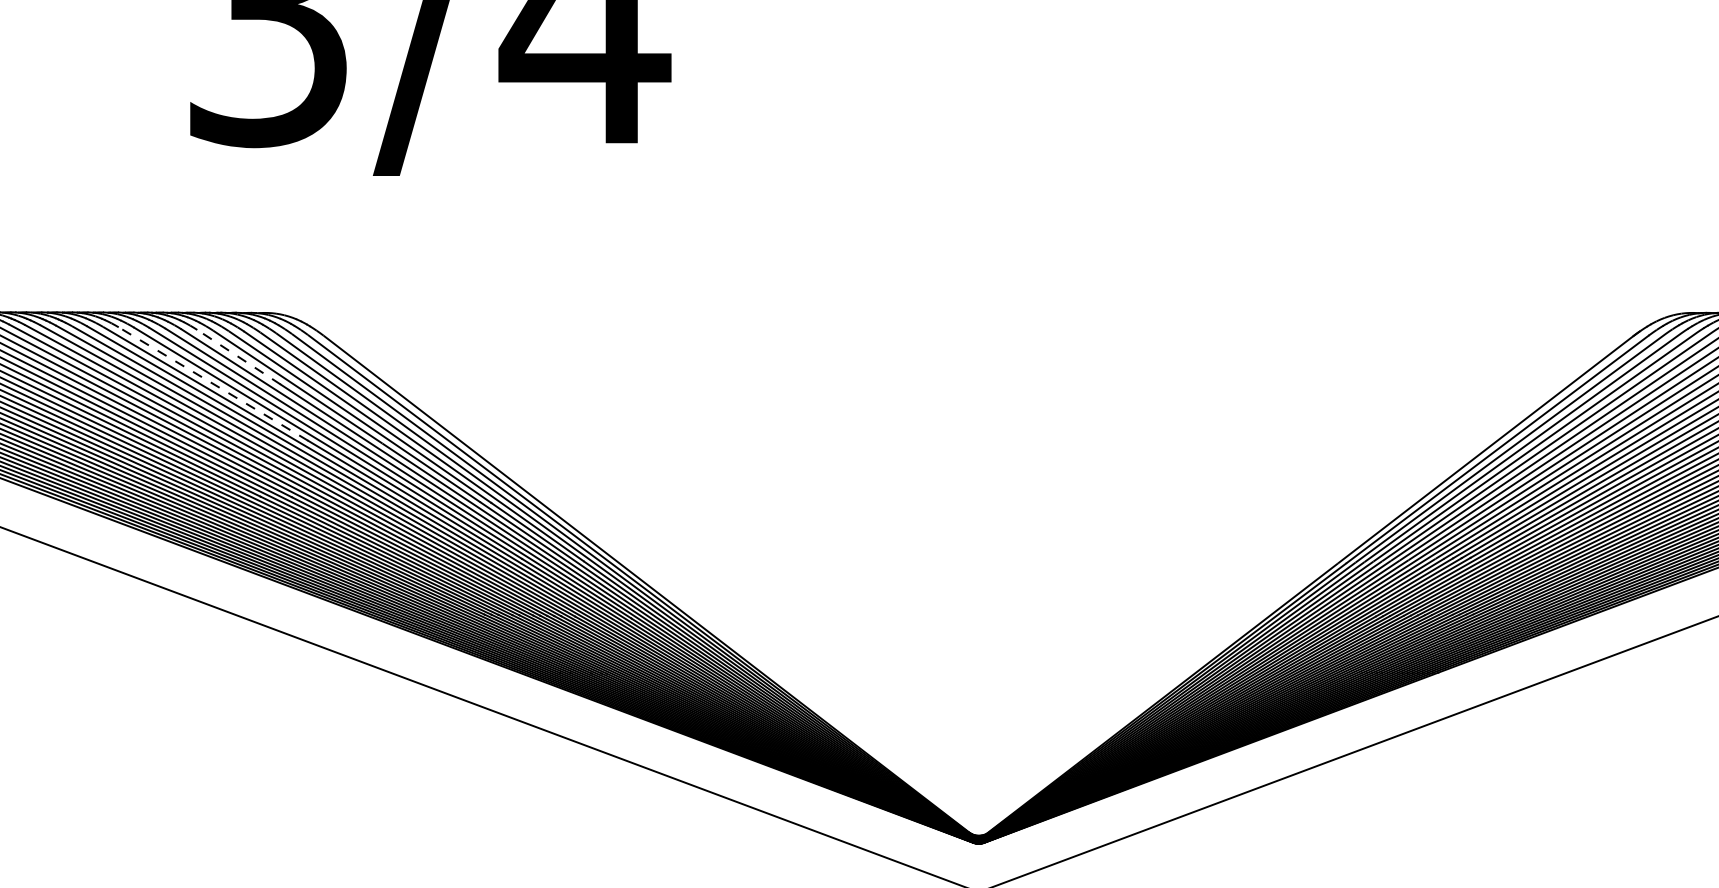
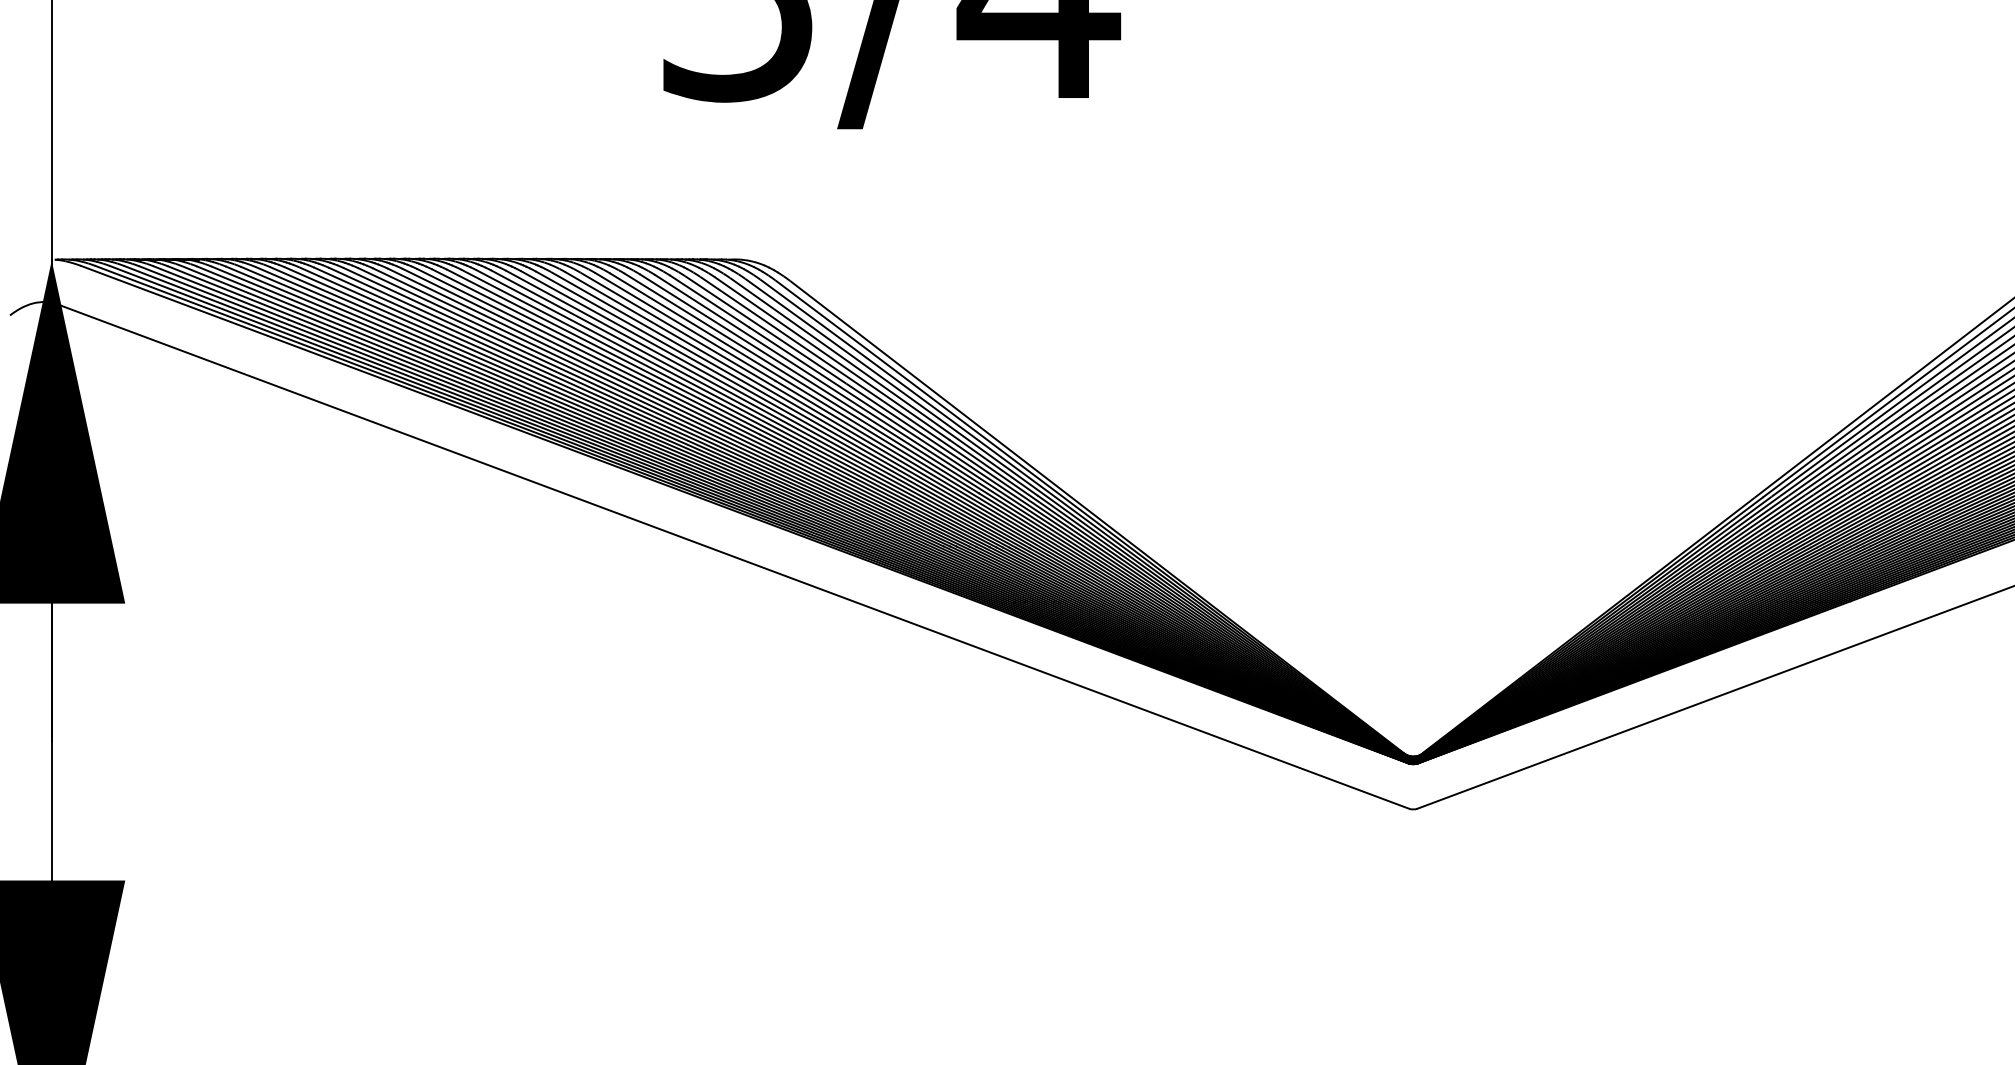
line: (238, 357) -> (709, 301), dashed -> solid
line: (213, 384) -> (685, 327), dashed -> solid

